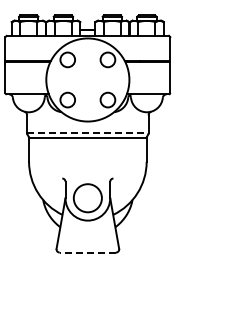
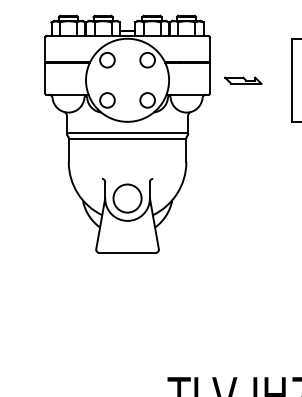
part: (203, 80) -> (243, 80), added
line: (87, 133) -> (127, 133), dashed -> solid
line: (87, 252) -> (127, 252), dashed -> solid

